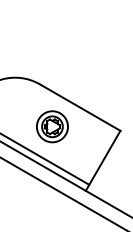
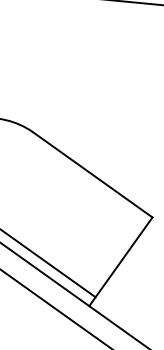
part: (52, 126) -> (46, 200), removed

